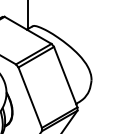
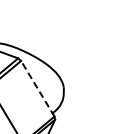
line: (65, 76) -> (37, 88), solid -> dashed

